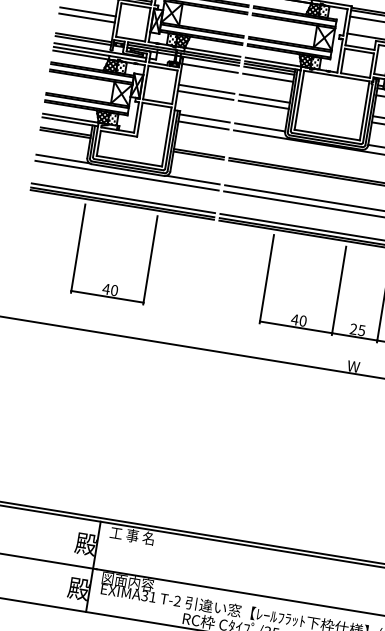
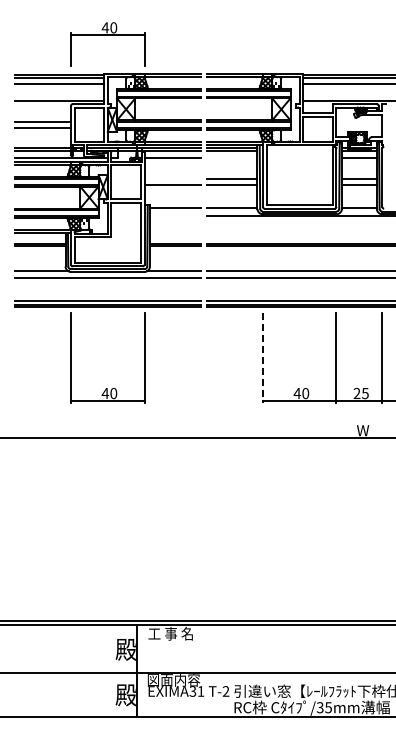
line: (267, 77) -> (231, 157), removed
line: (206, 89) -> (172, 179), removed
line: (203, 125) -> (175, 215), removed
line: (266, 278) -> (262, 357), solid -> dashed

